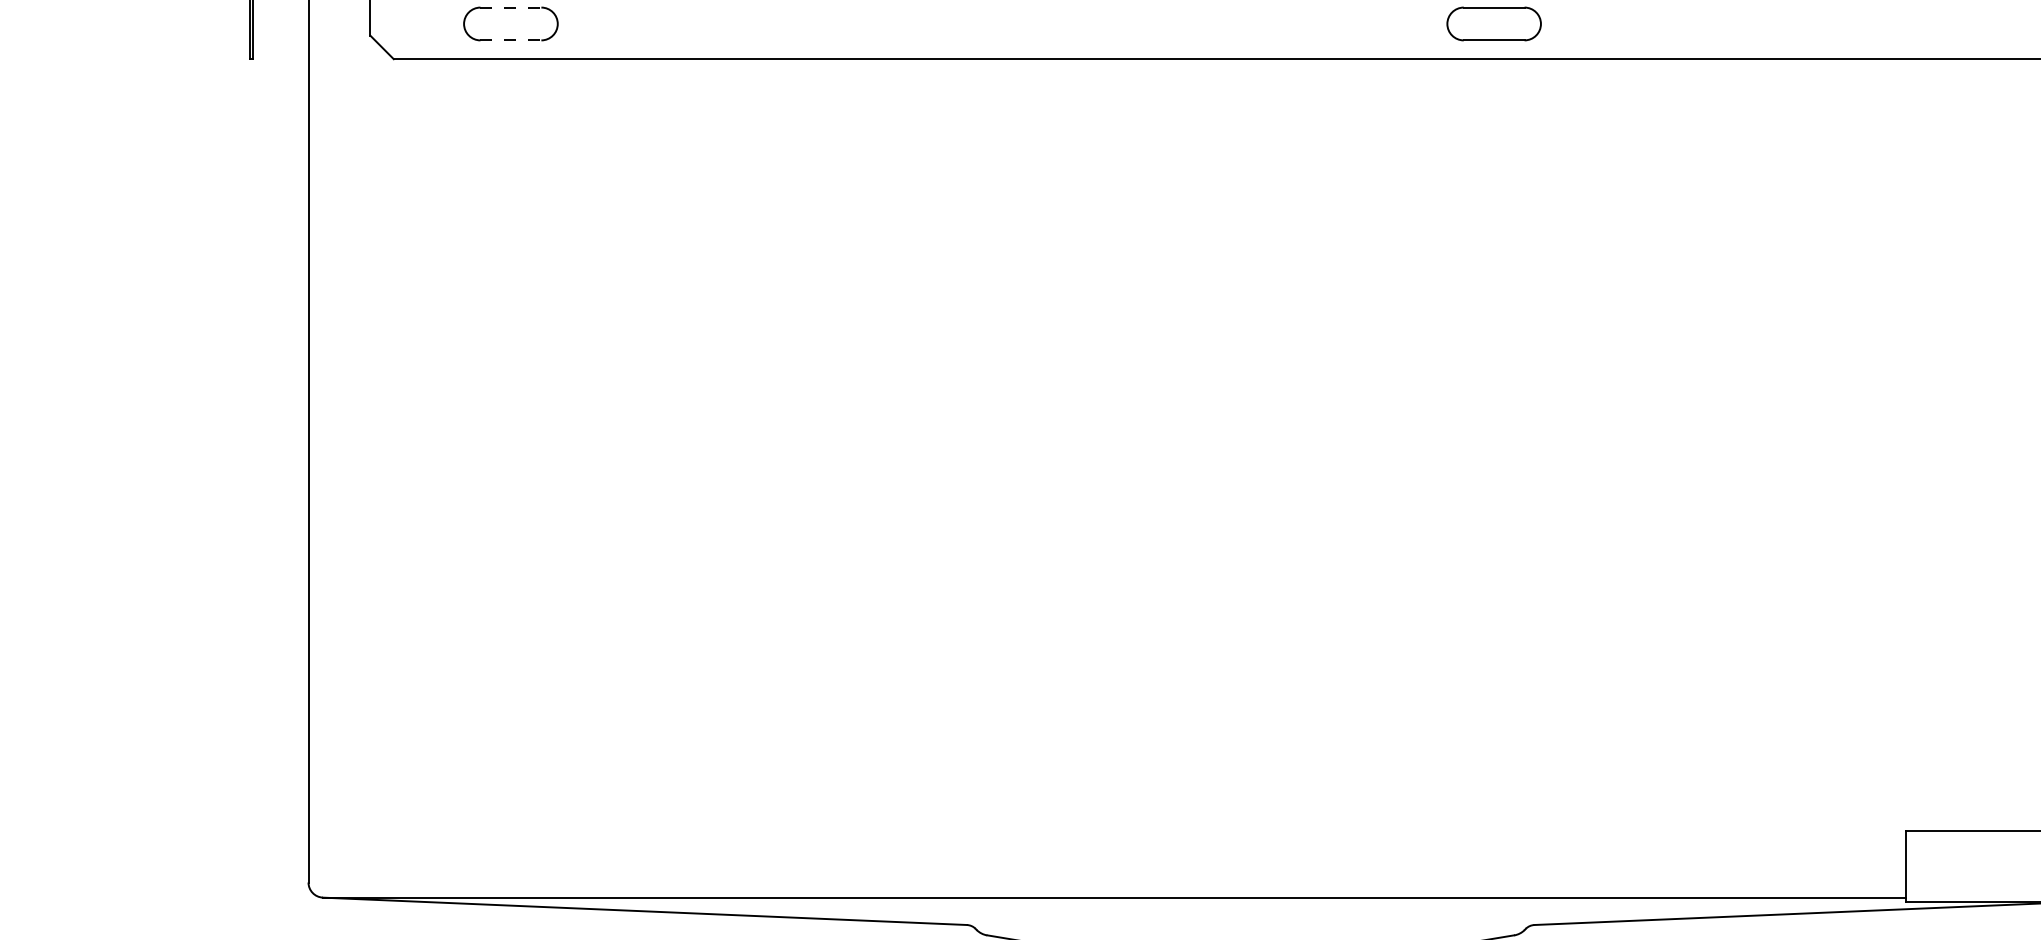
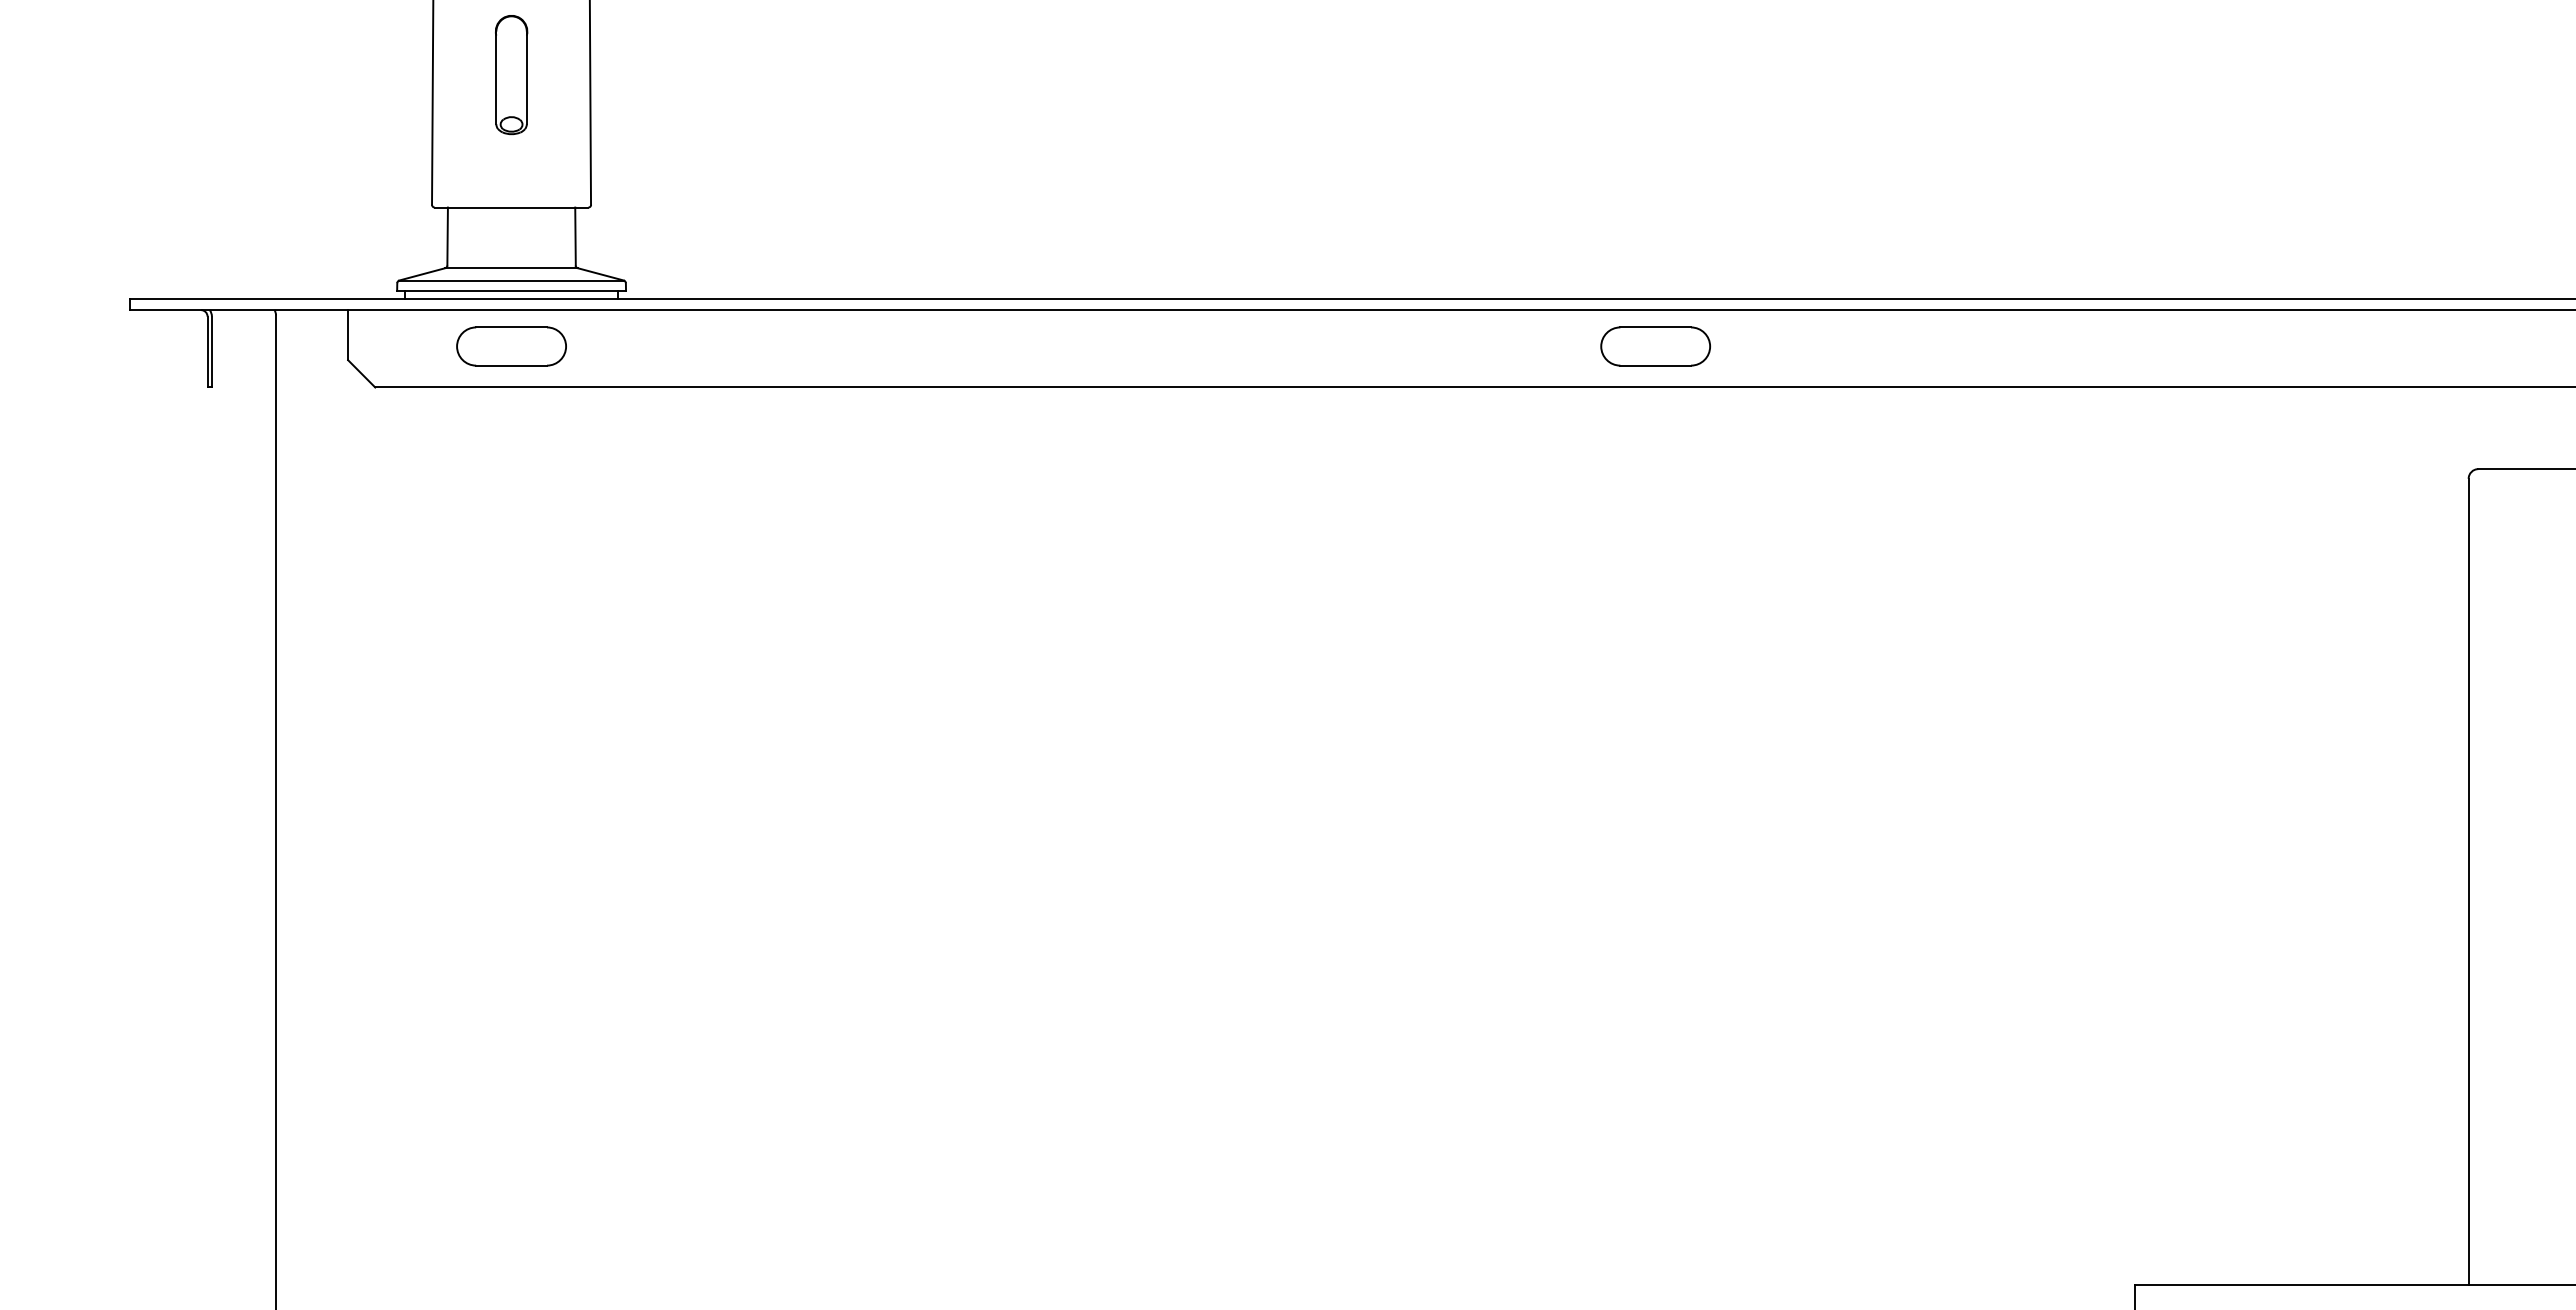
line: (511, 7) -> (512, 327), dashed -> solid
line: (511, 40) -> (512, 365), dashed -> solid

